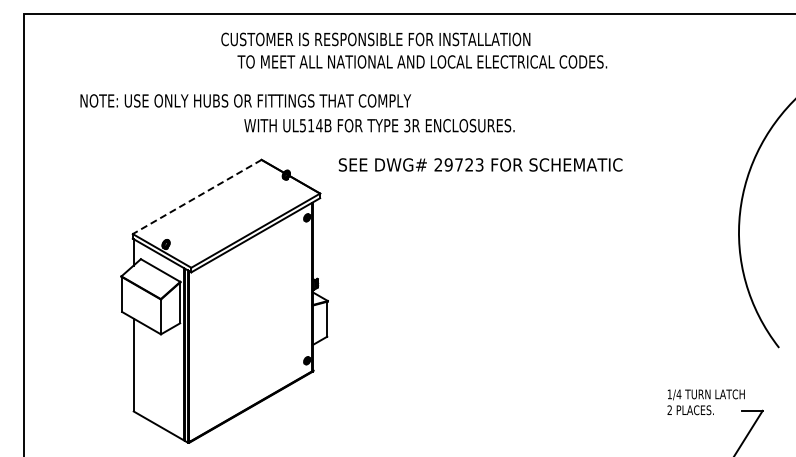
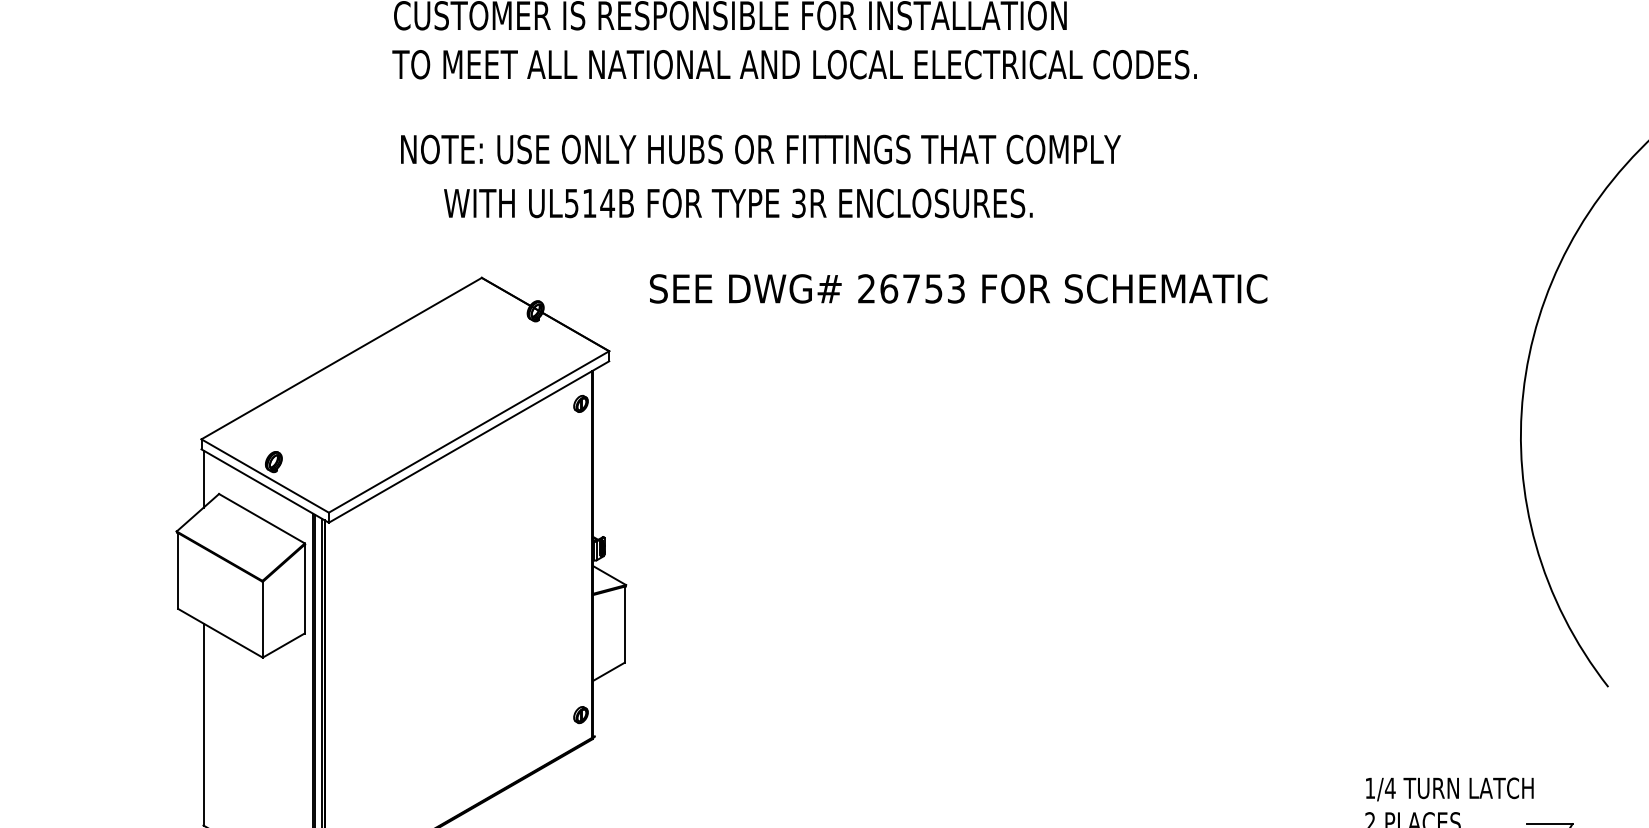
text: (422, 61) -> (795, 63), moved
text: (245, 100) -> (760, 148), moved
text: (458, 164) -> (910, 287), 29723 -> 26753
line: (196, 197) -> (340, 359), dashed -> solid

